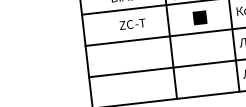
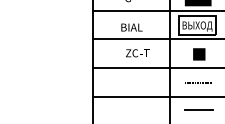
line: (202, 49) -> (198, 83), added
line: (207, 78) -> (199, 109), added

